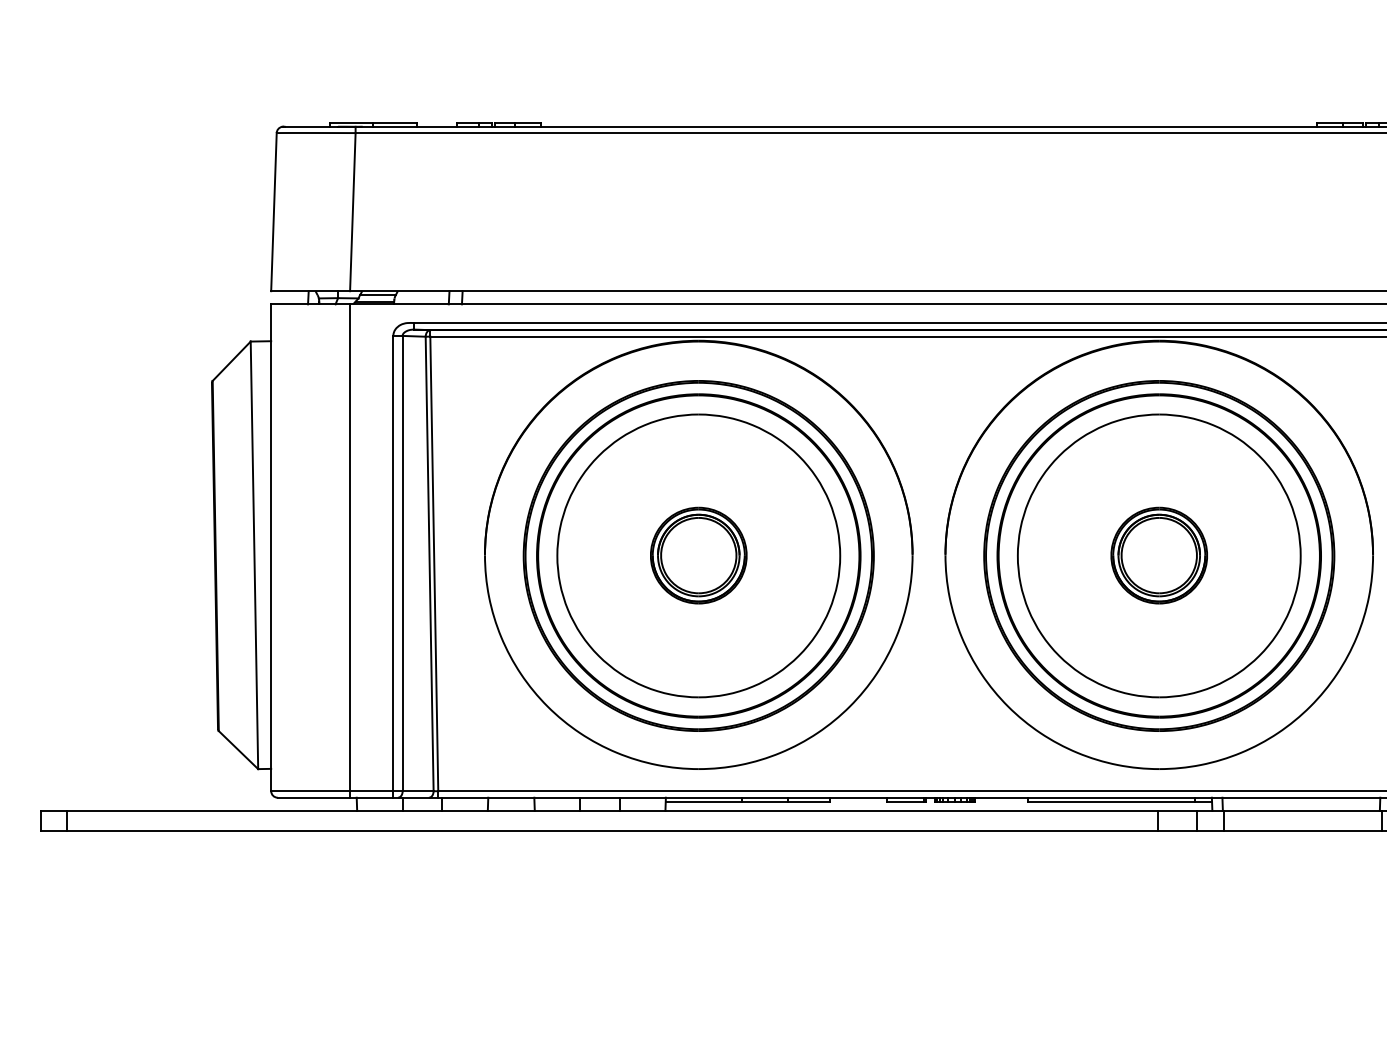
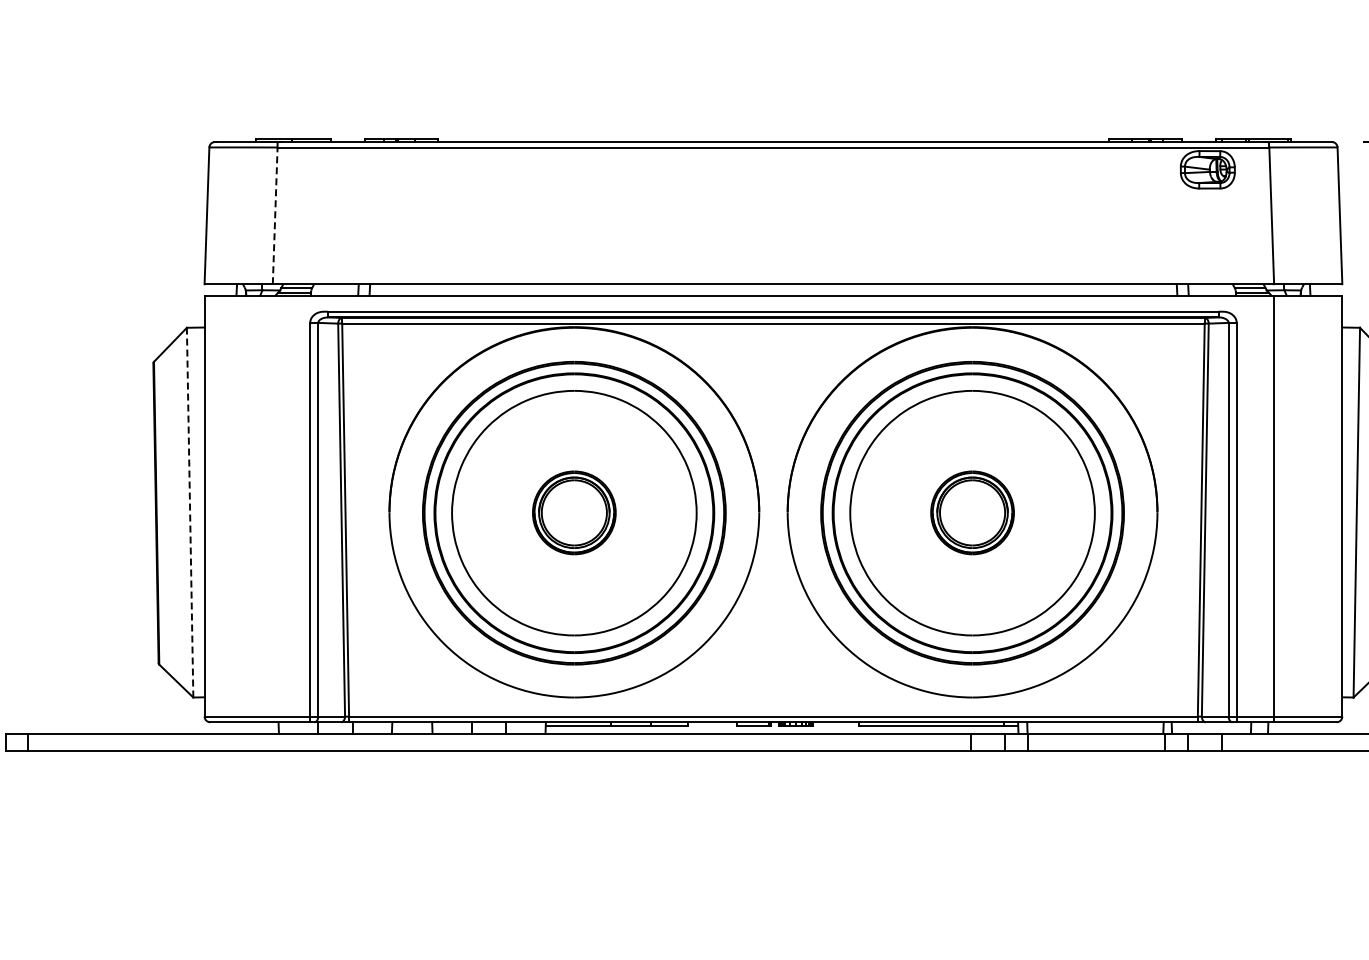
line: (353, 211) -> (275, 215), solid -> dashed
line: (349, 550) -> (272, 508), removed
line: (254, 555) -> (190, 512), solid -> dashed

